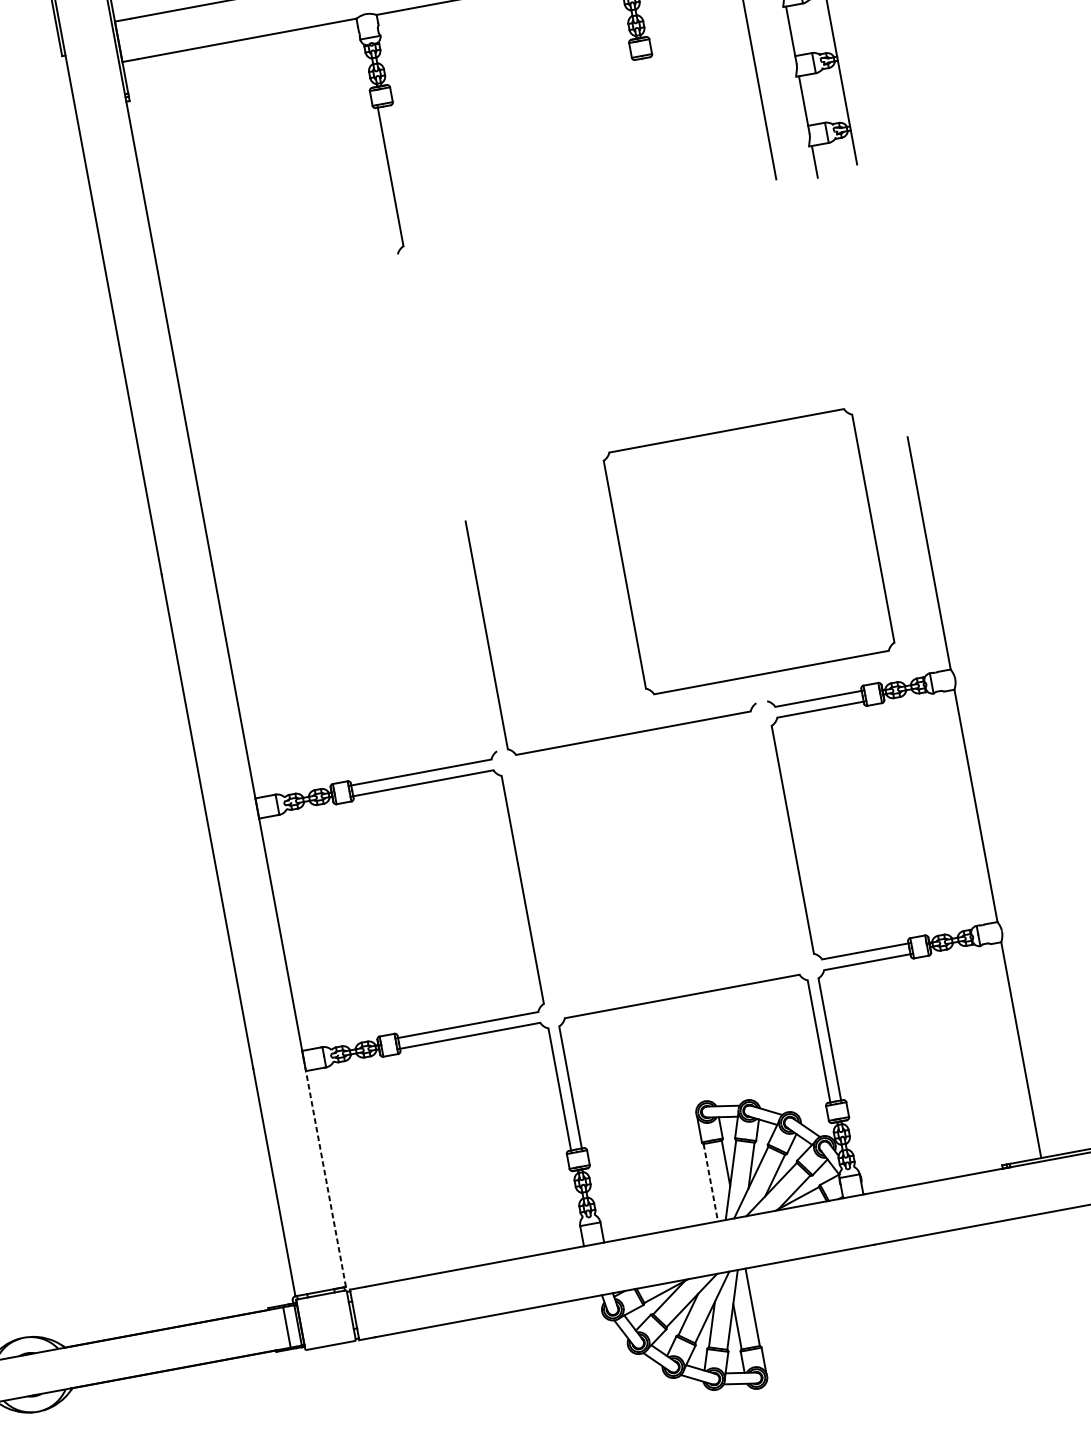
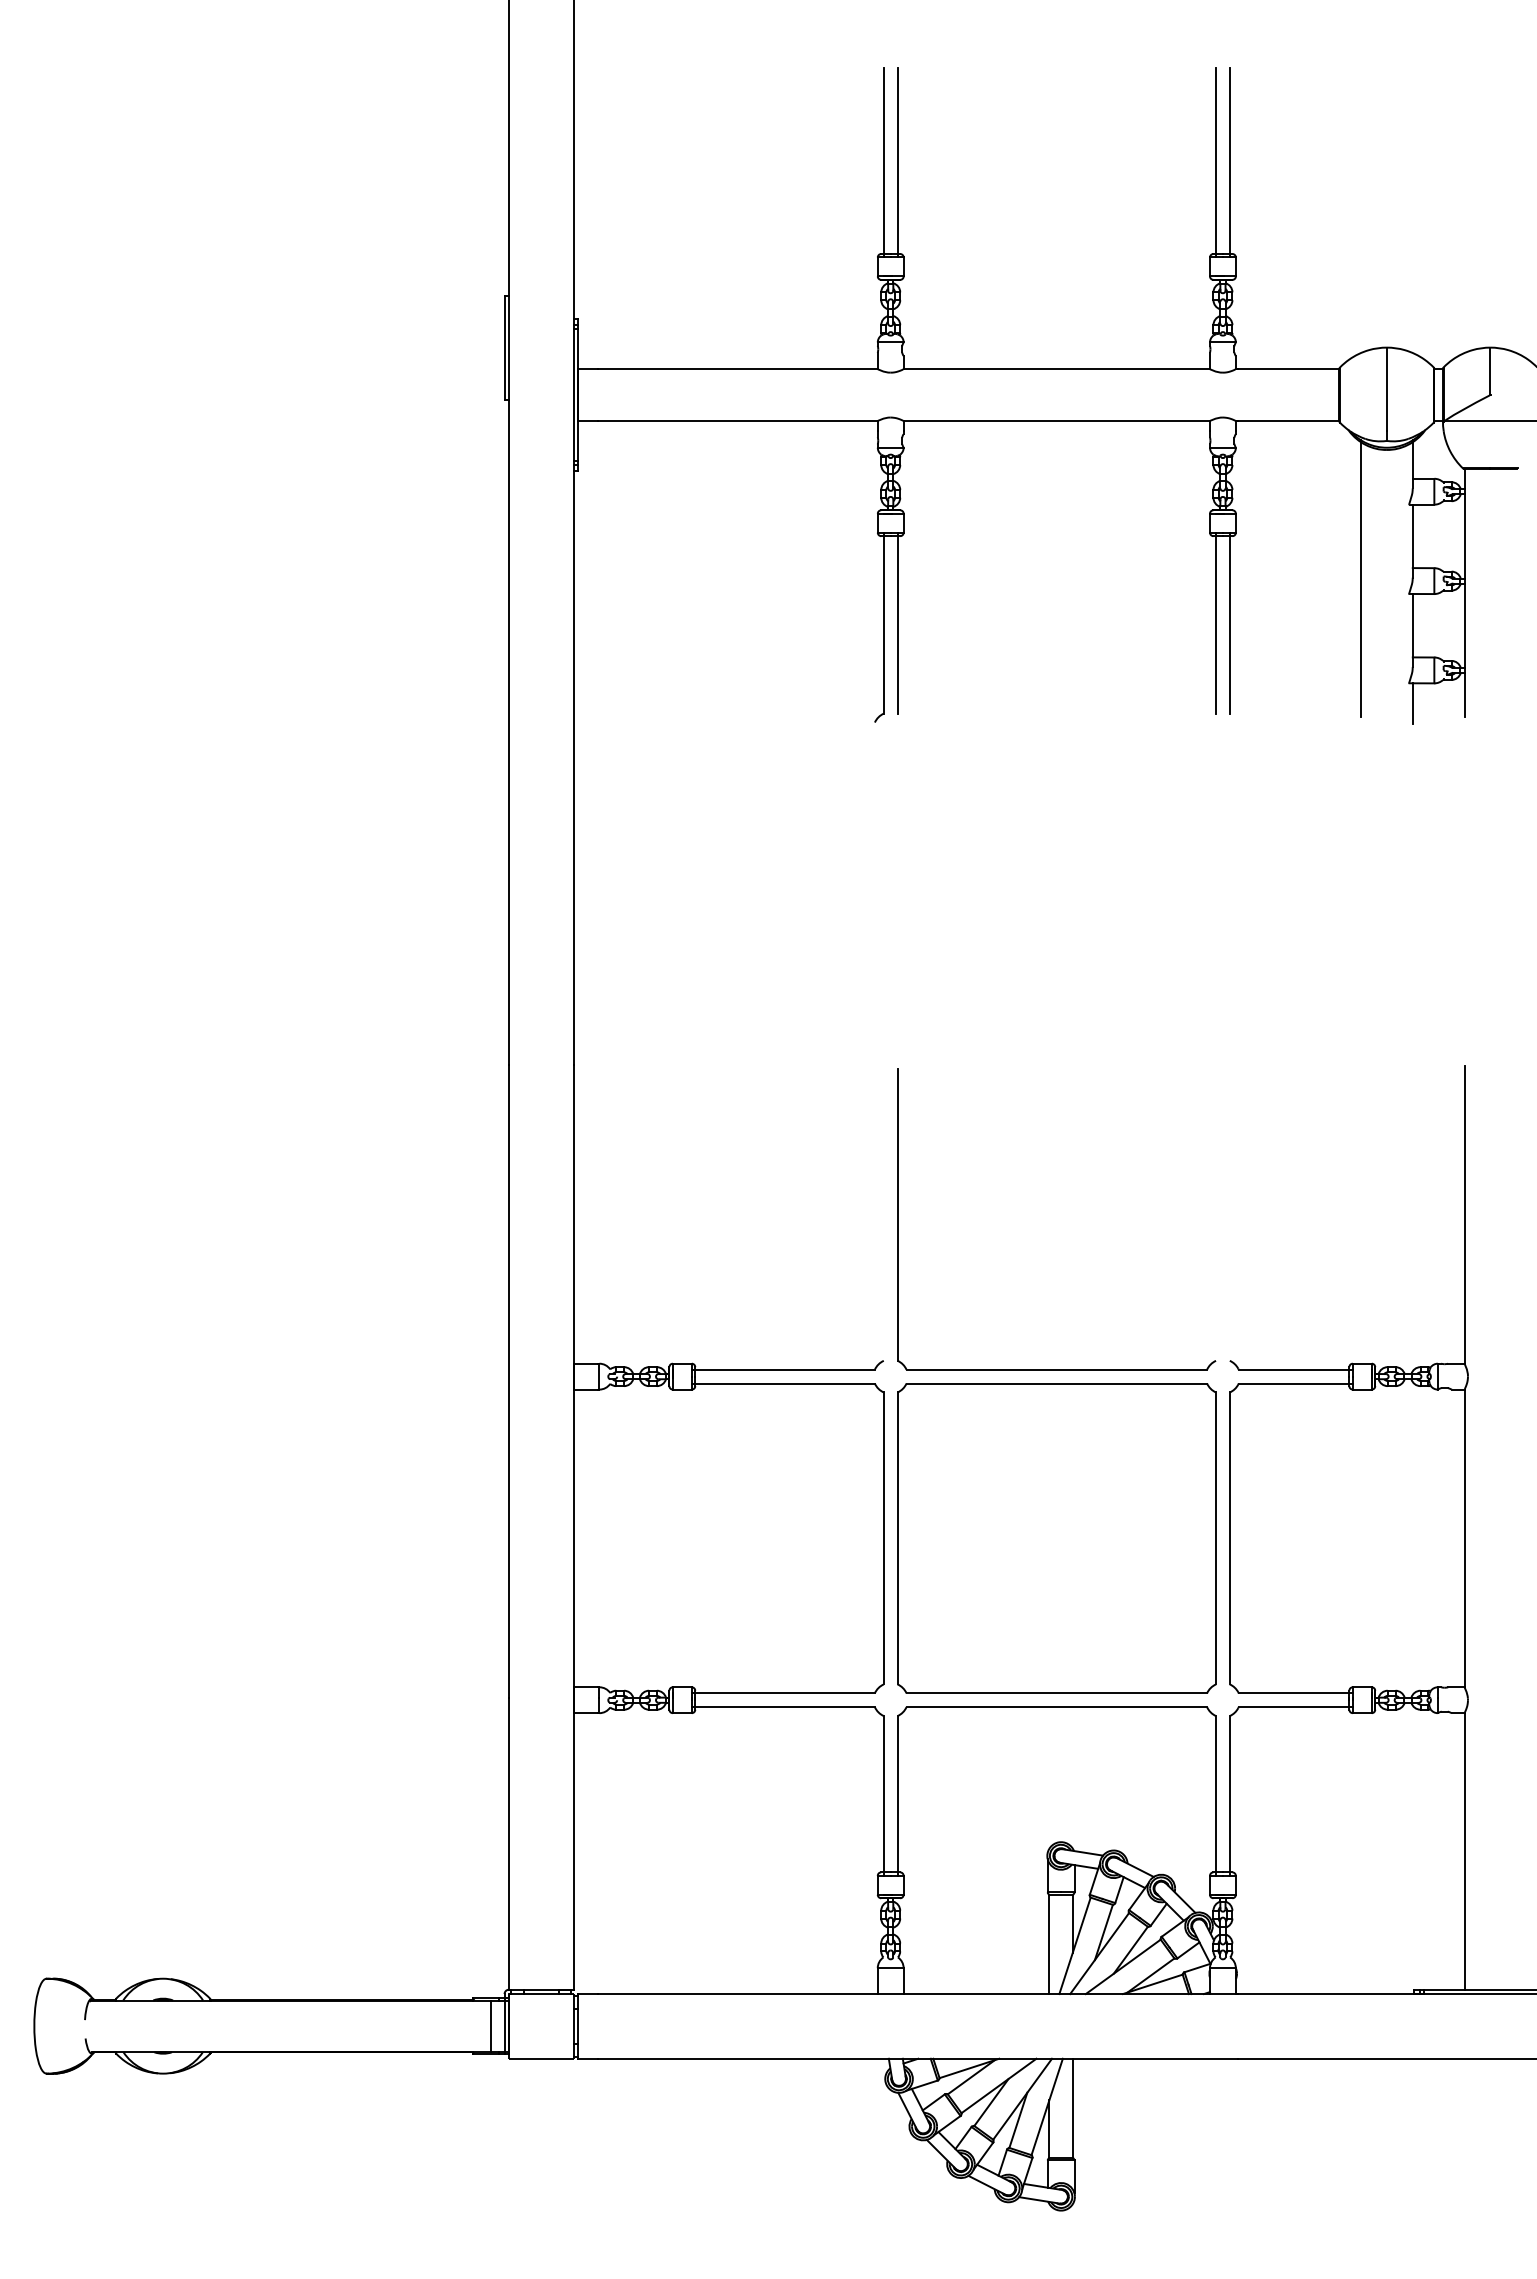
line: (660, 125) -> (1229, 622), added
line: (649, 126) -> (1216, 622), added
line: (400, 173) -> (897, 622), added
part: (748, 551) -> (1056, 1538), moved
line: (324, 1173) -> (573, 1844), dashed -> solid
line: (710, 1182) -> (1049, 1944), dashed -> solid

